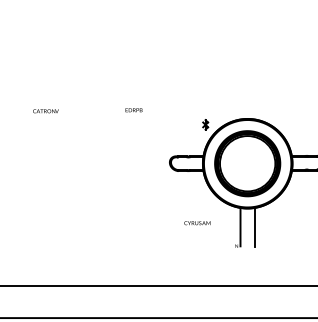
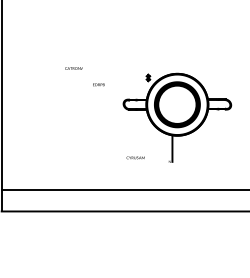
text: (133, 109) -> (98, 84), moved
text: (45, 111) -> (73, 68), moved
text: (197, 222) -> (135, 157), moved
line: (255, 226) -> (182, 148), removed

